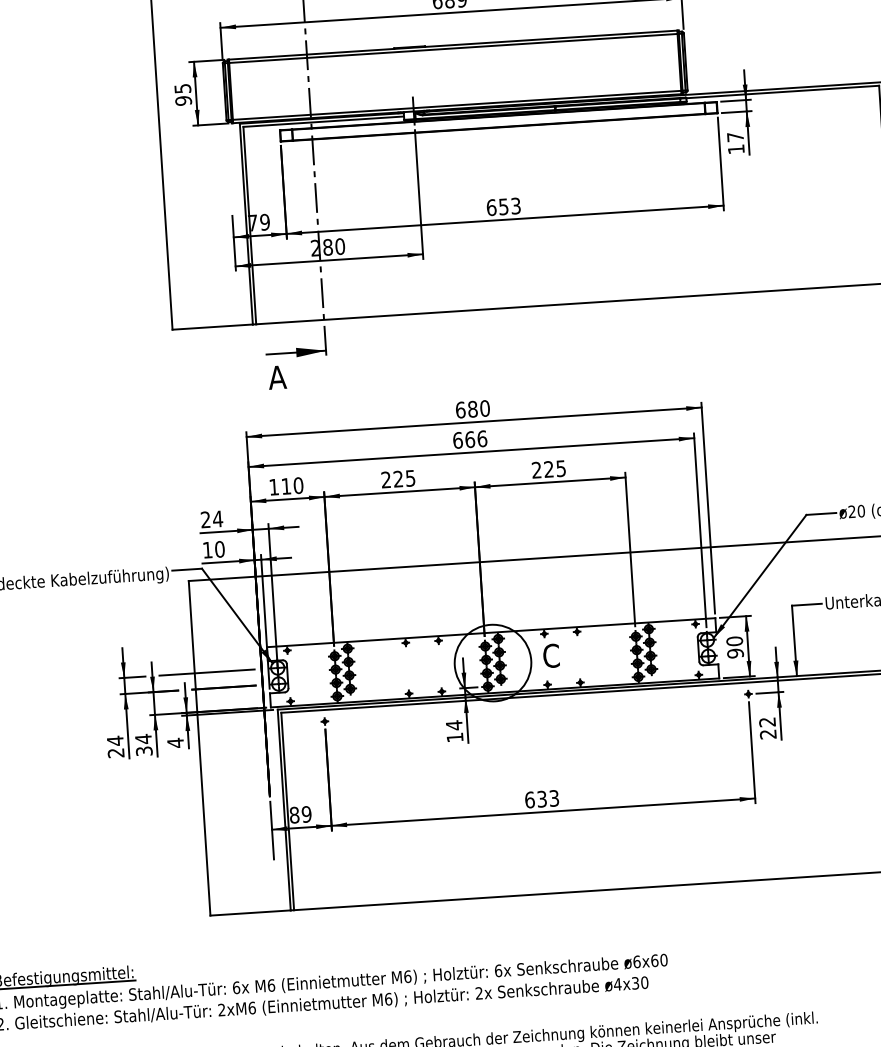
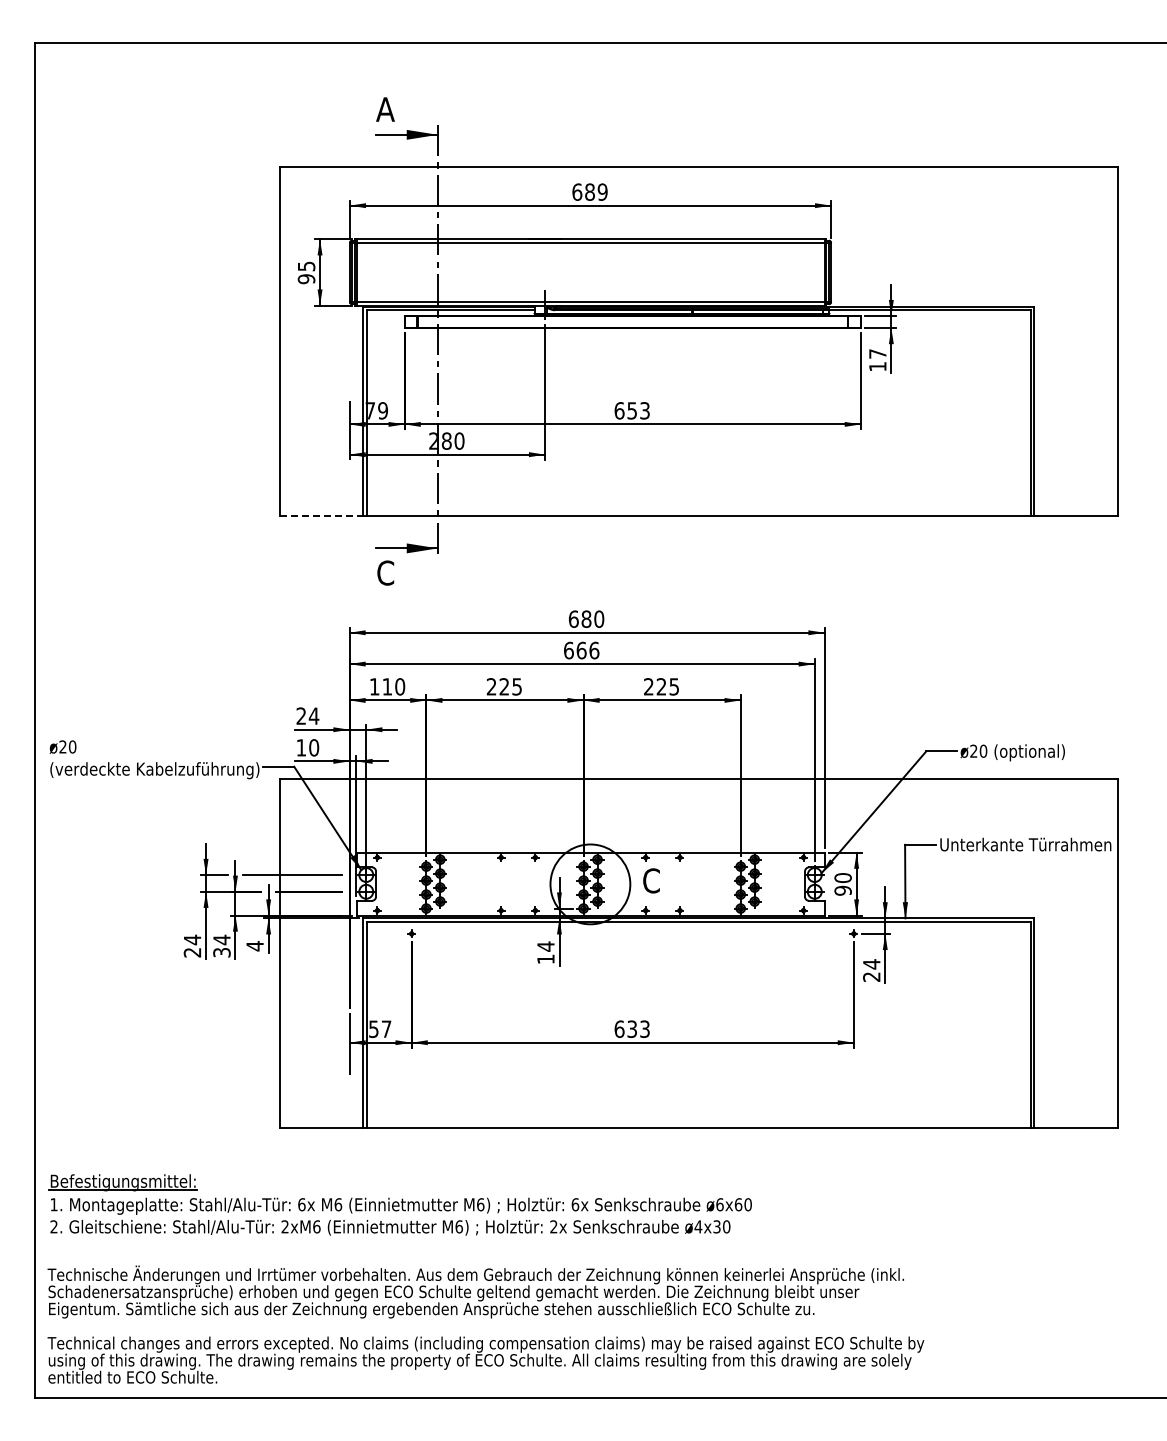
line: (212, 327) -> (321, 516), solid -> dashed
text: (277, 377) -> (385, 572), A -> C
text: (767, 722) -> (871, 964), 22 -> 24
text: (300, 815) -> (380, 1029), 89 -> 57

